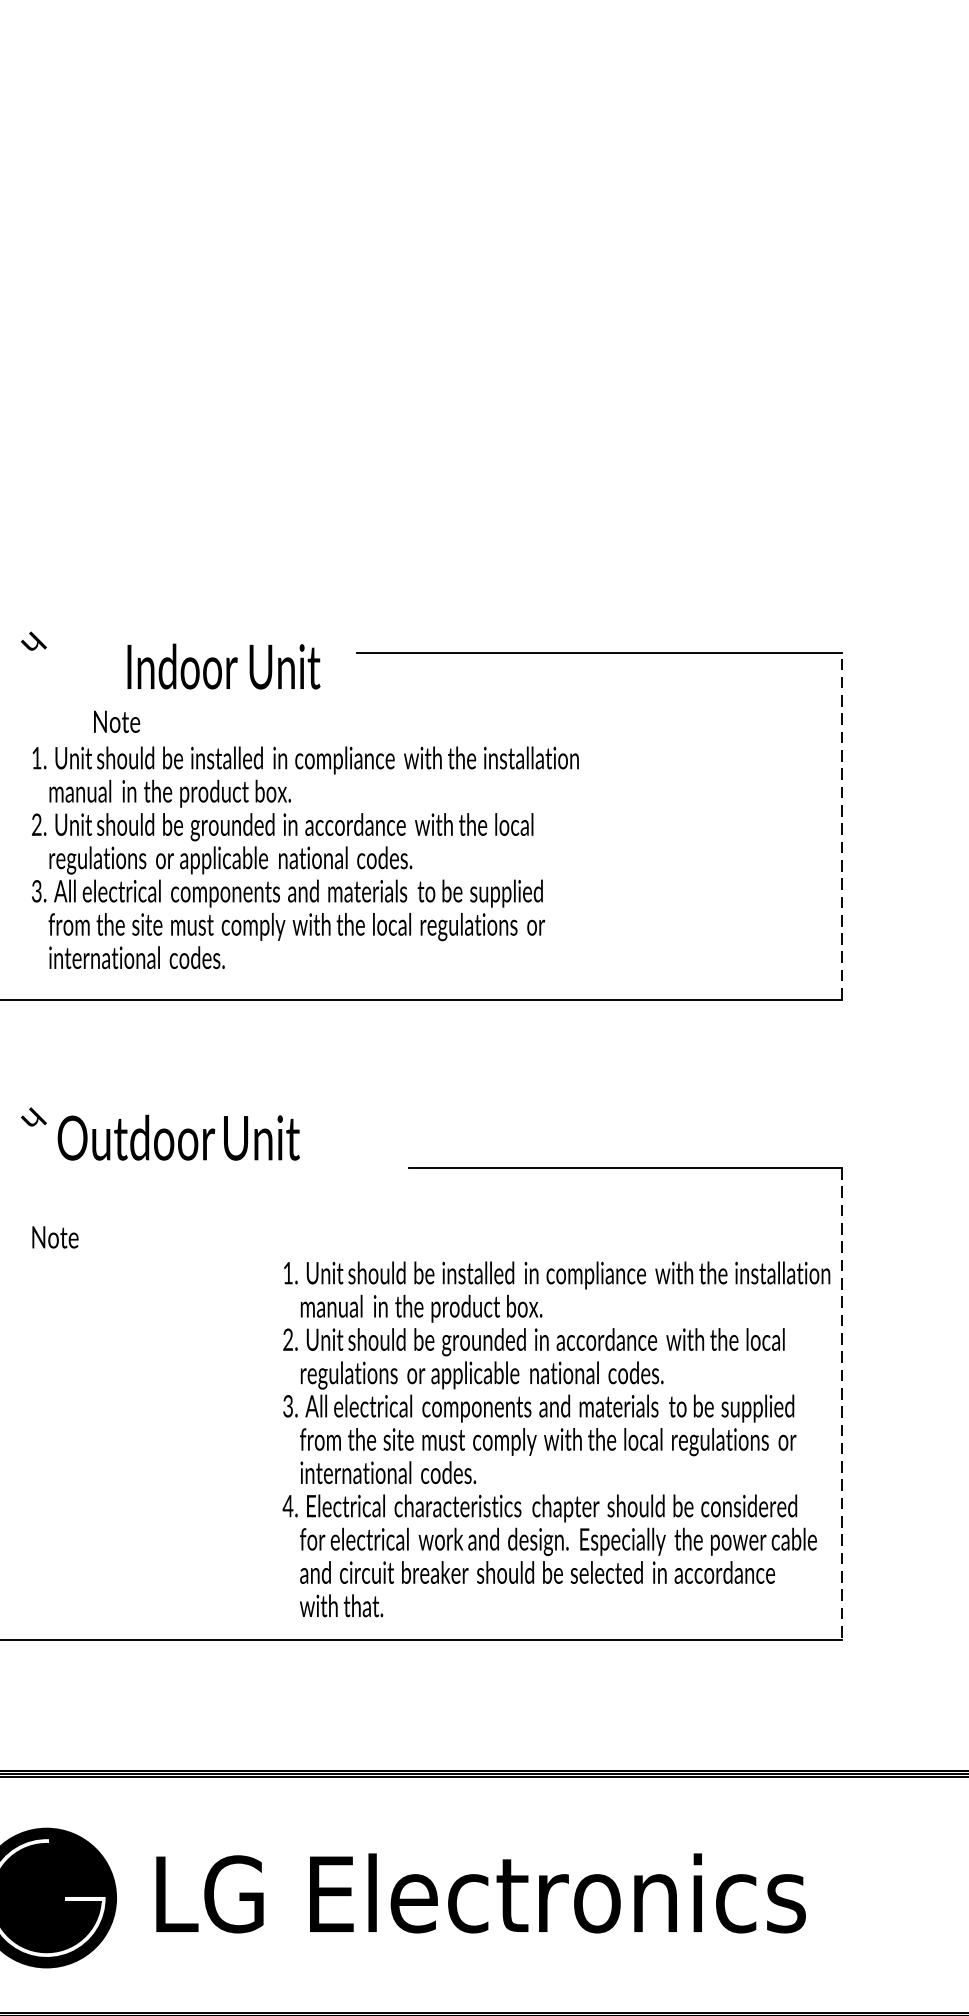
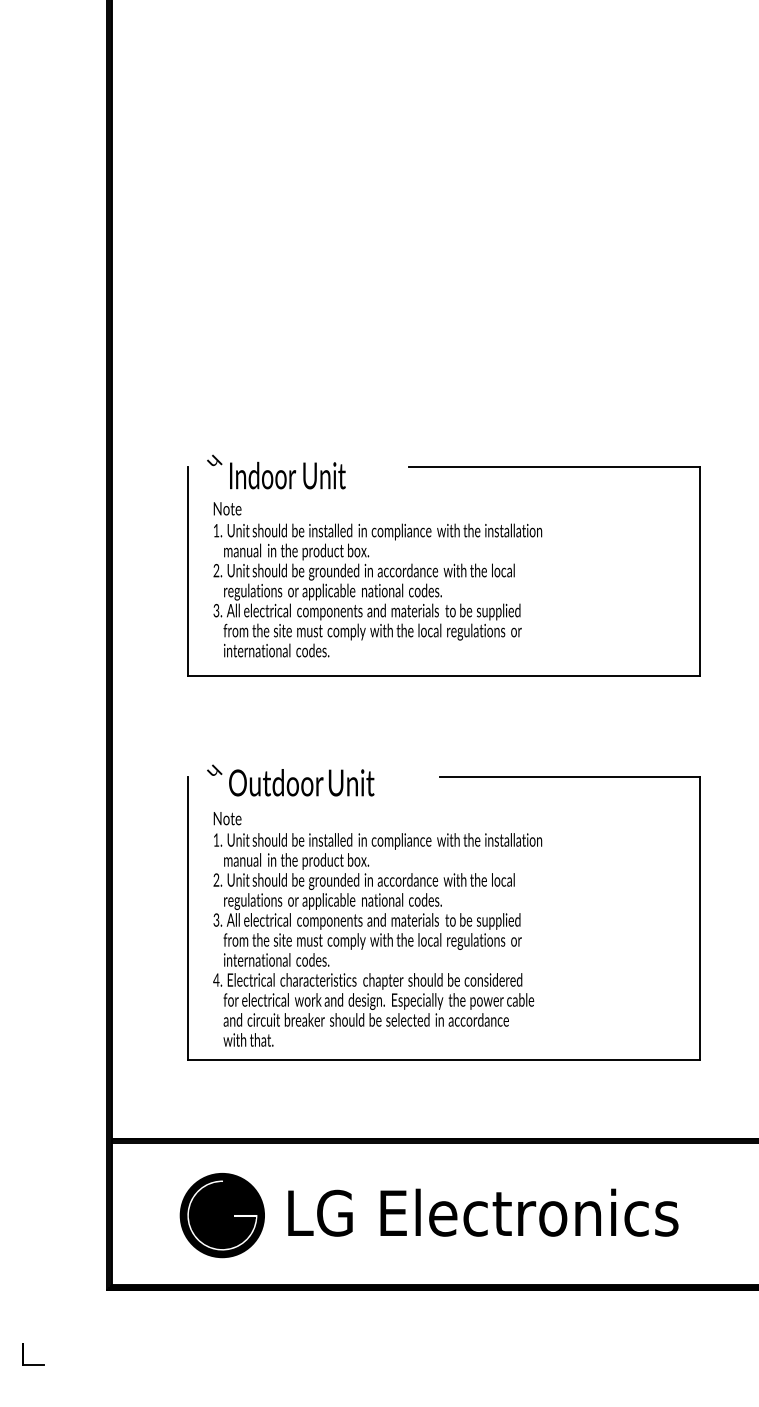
text: (223, 666) -> (287, 475), moved
text: (116, 721) -> (227, 508), moved
line: (842, 826) -> (700, 571), dashed -> solid
text: (160, 1134) -> (290, 780), moved
line: (842, 1403) -> (700, 918), dashed -> solid
text: (556, 1438) -> (377, 939), moved

